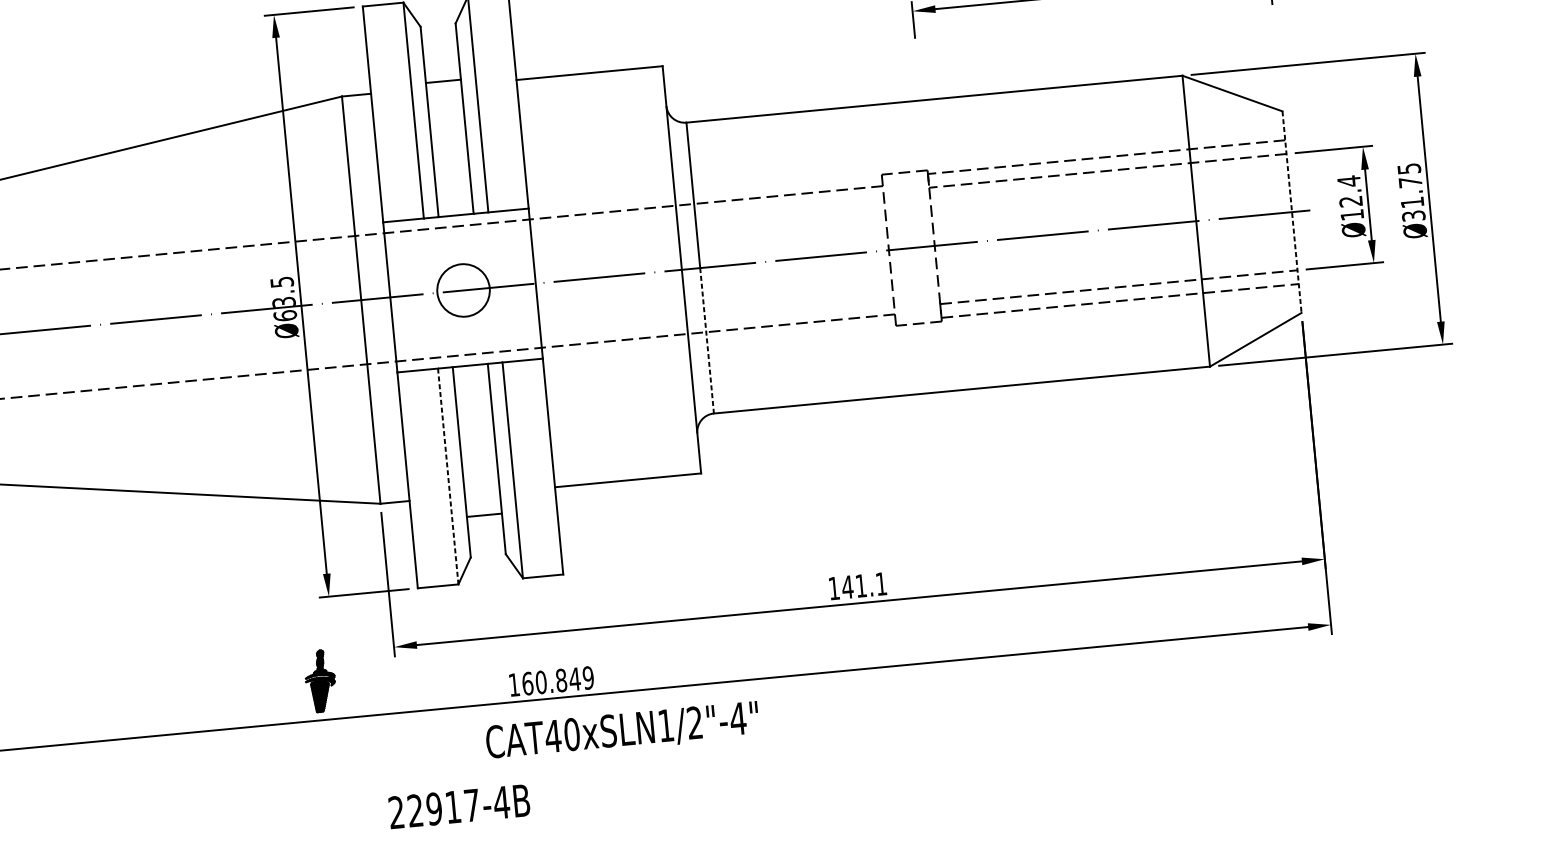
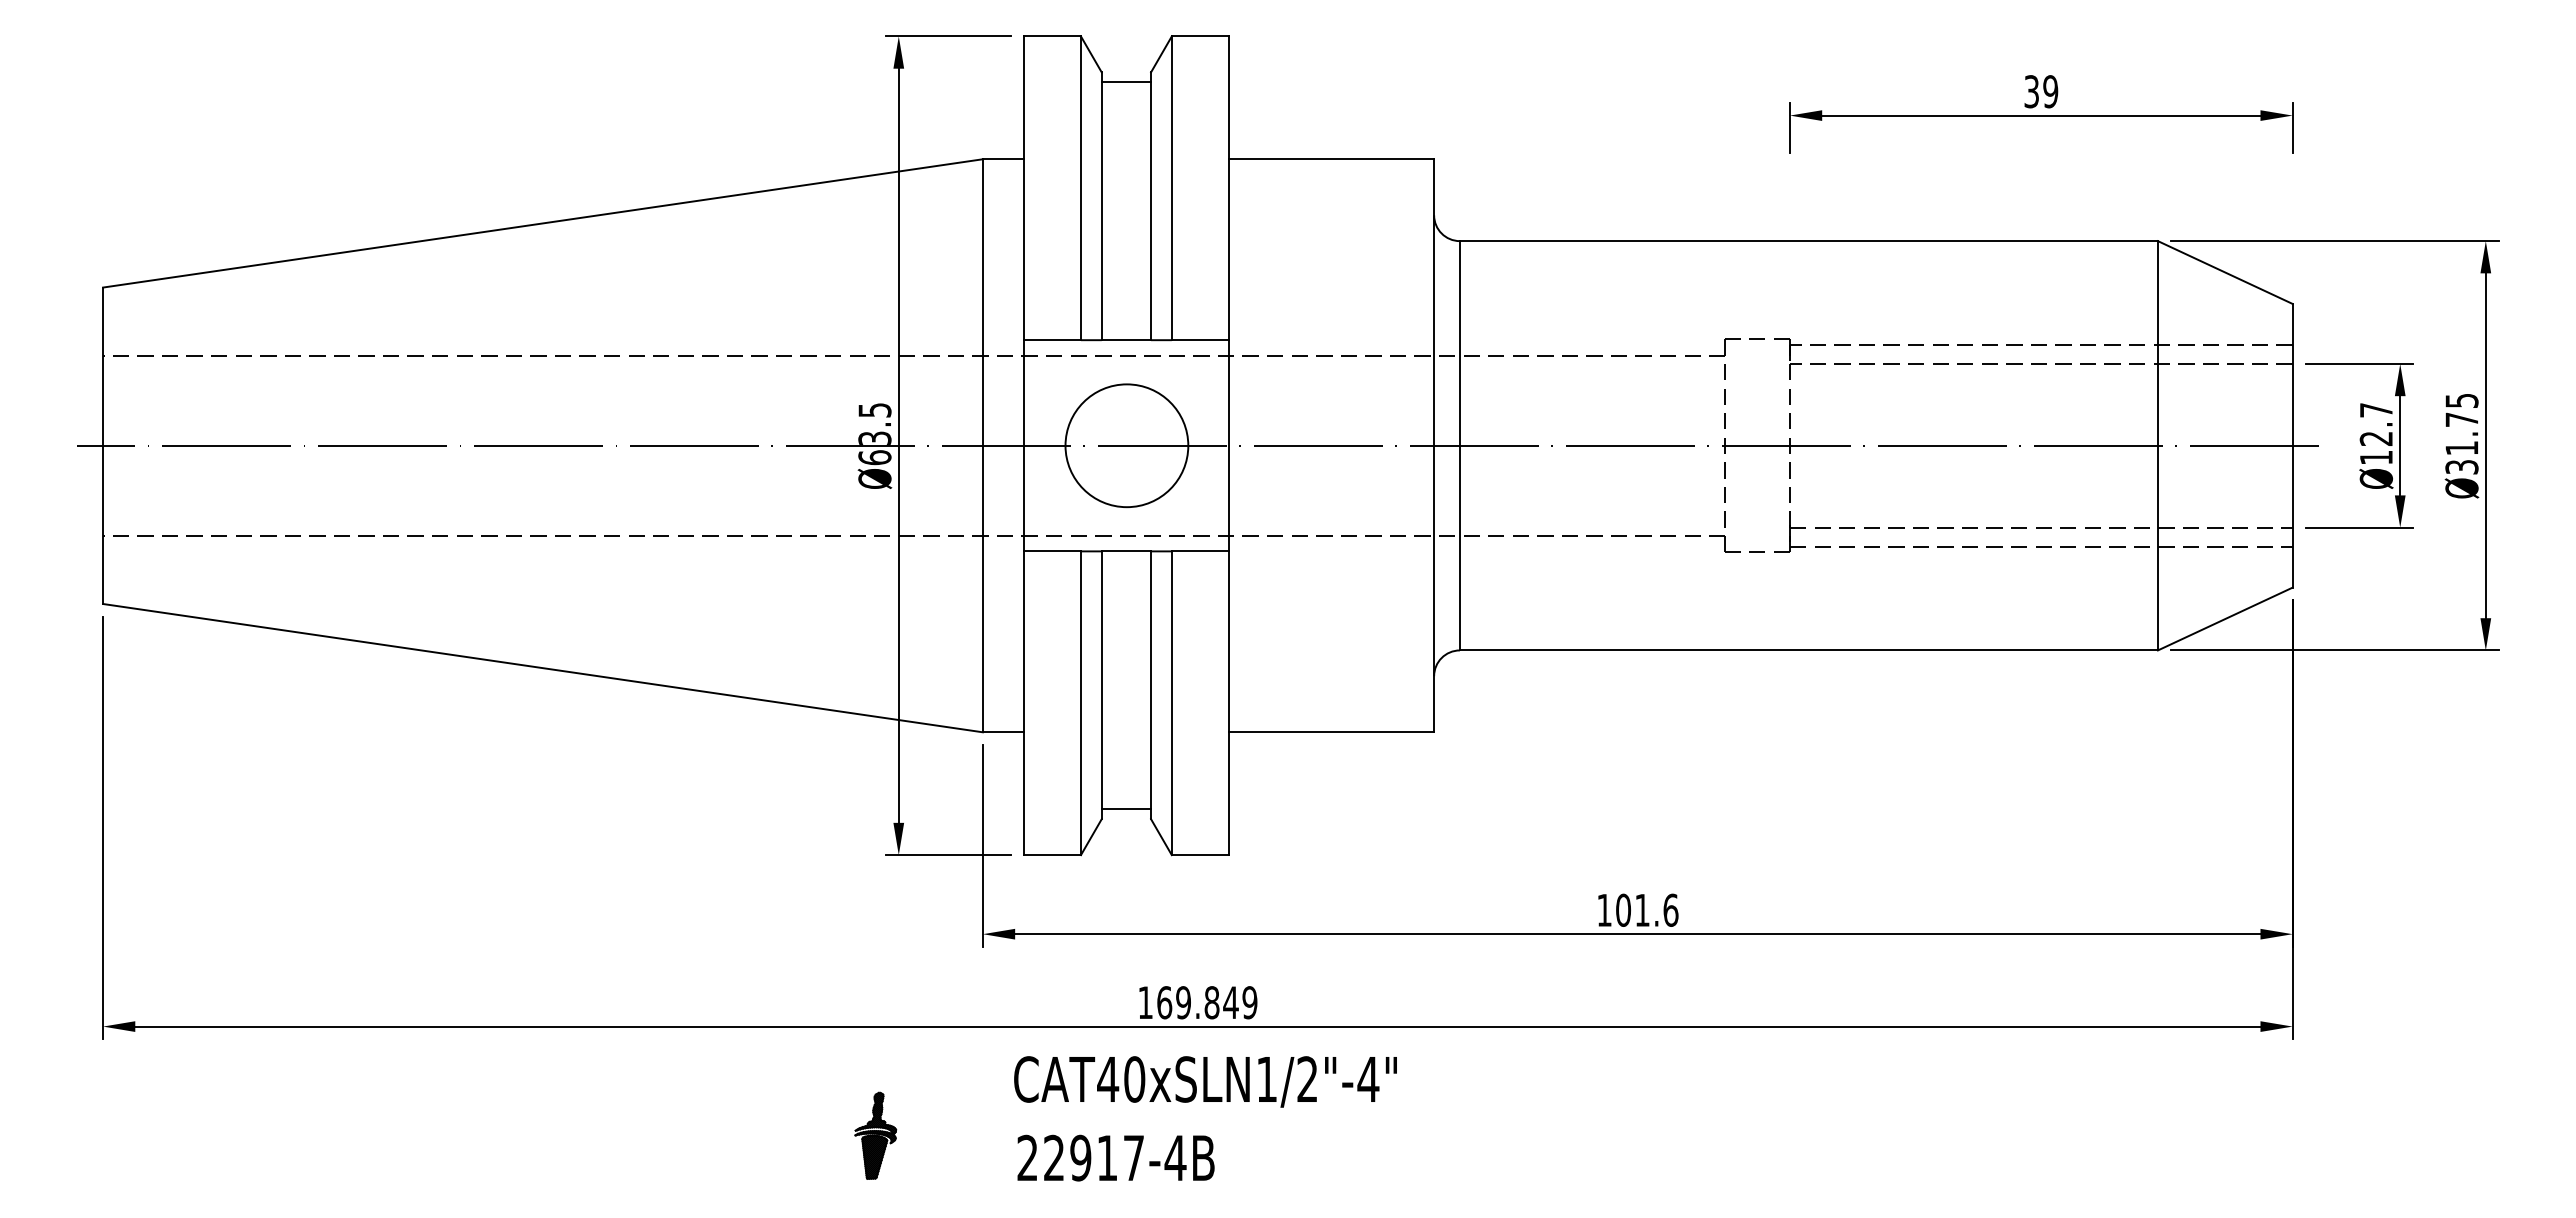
line: (443, 81) -> (1126, 82), moved
text: (1349, 181) -> (2376, 410), Ø12.4 -> Ø12.7
line: (1291, 211) -> (2292, 445), dashed -> solid
circle: (463, 290) -> (1126, 445), size x1.67
line: (706, 341) -> (1459, 548), dashed -> solid
line: (448, 476) -> (1081, 703), dashed -> solid
line: (484, 515) -> (1126, 809), moved
text: (863, 585) -> (1646, 909), 141.1 -> 101.6
part: (320, 680) -> (875, 1135), moved
text: (541, 682) -> (1183, 1002), 160.849 -> 169.849
text: (622, 731) -> (1205, 1081), moved
text: (458, 806) -> (1115, 1157), moved

